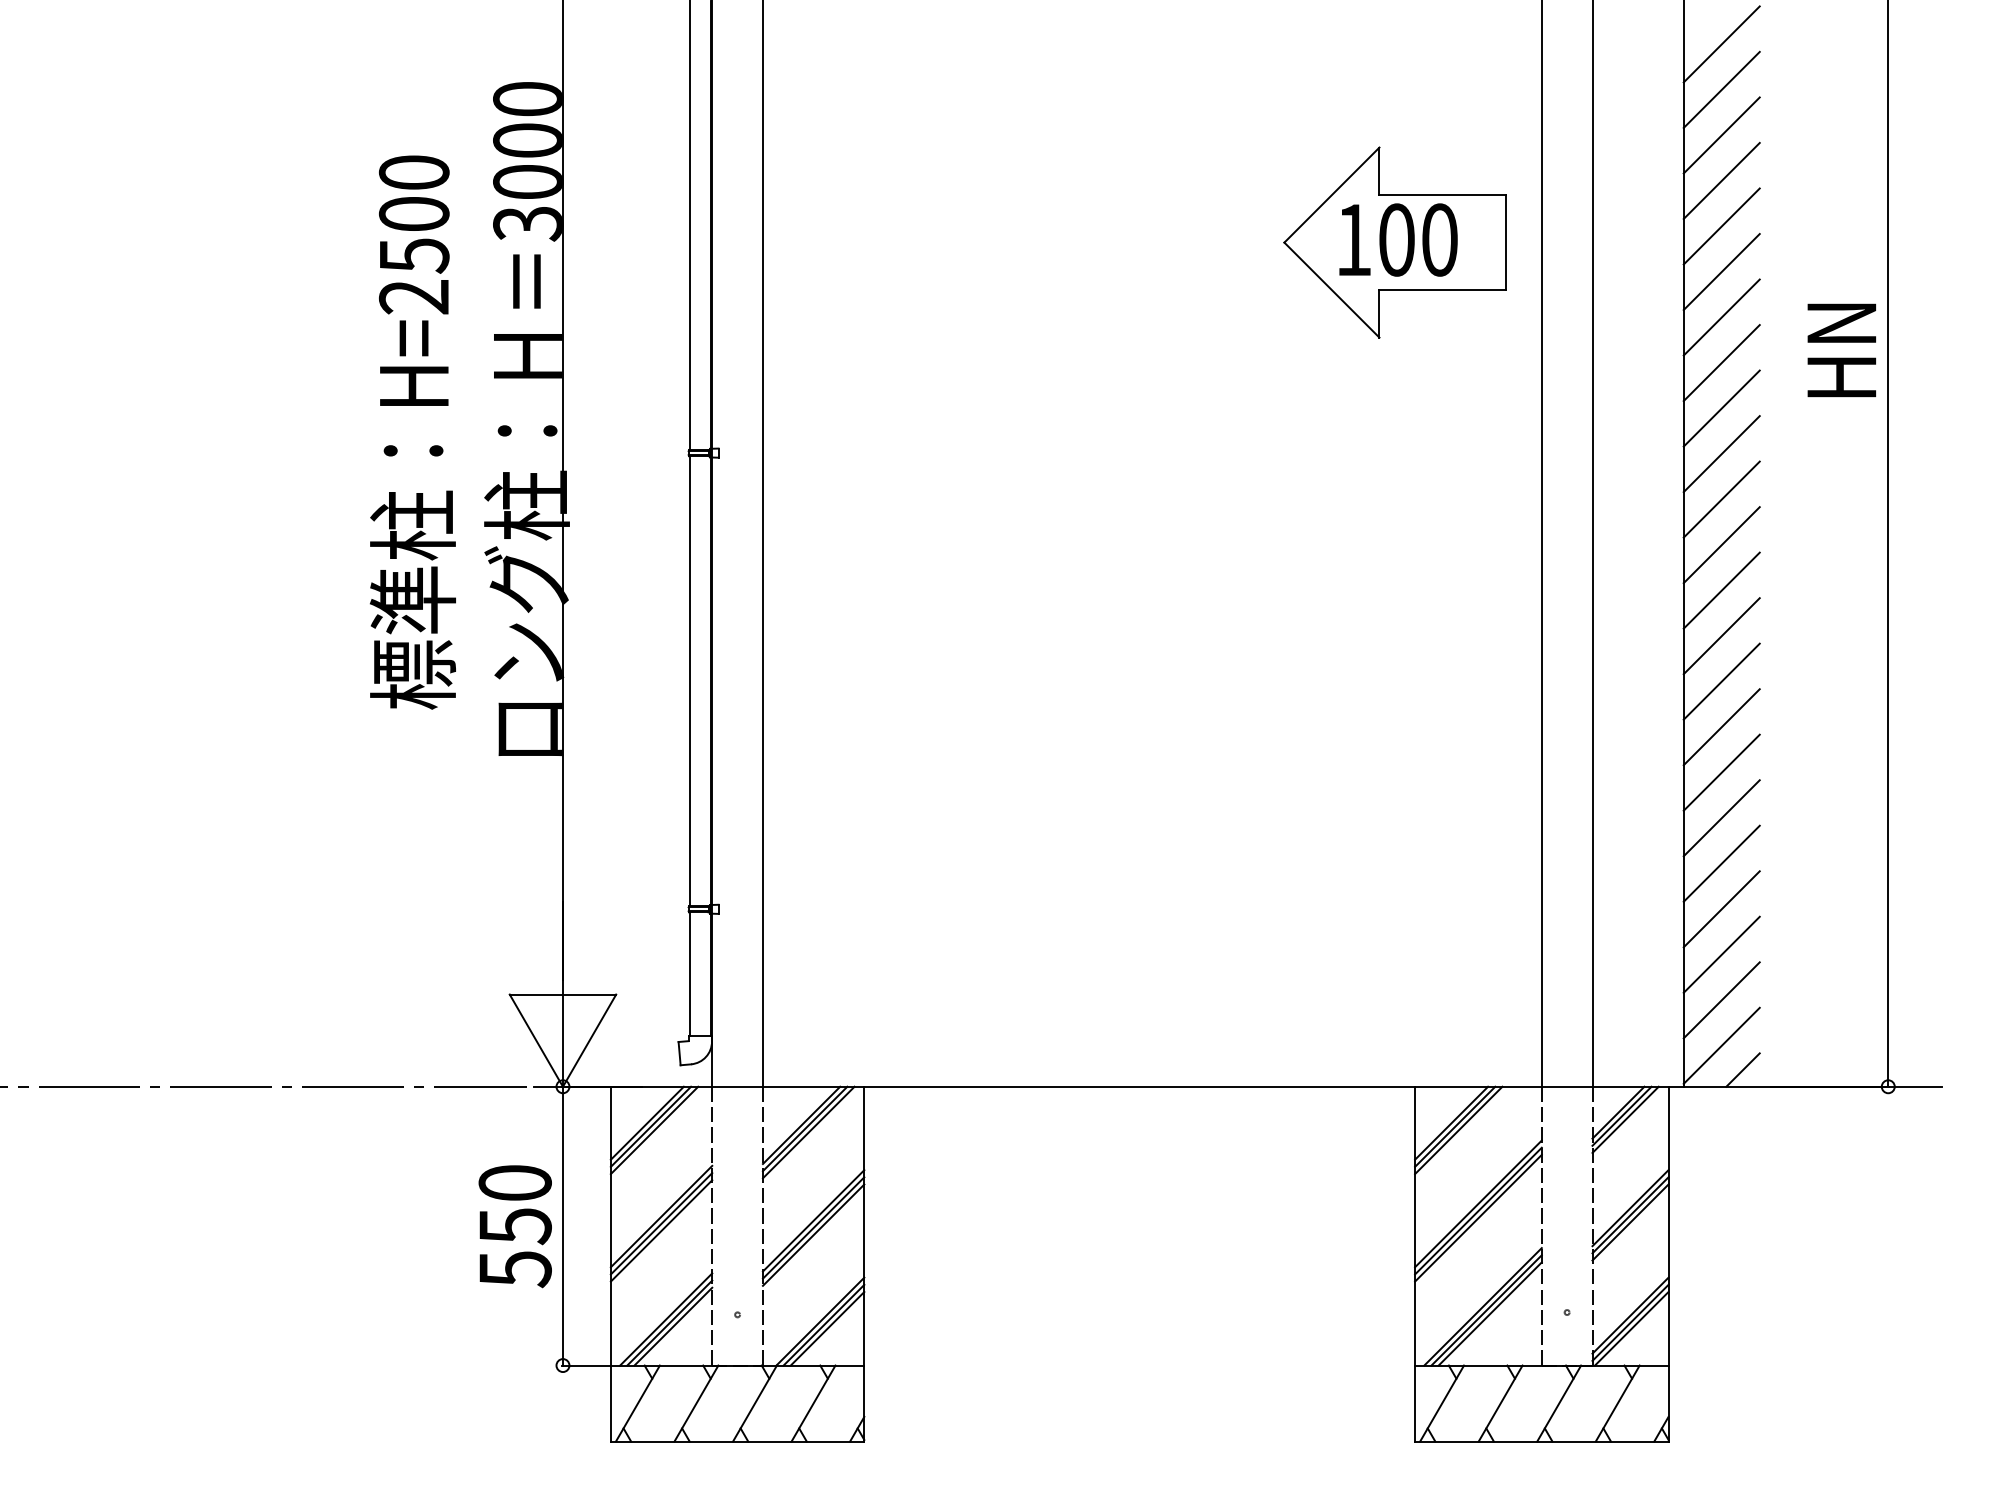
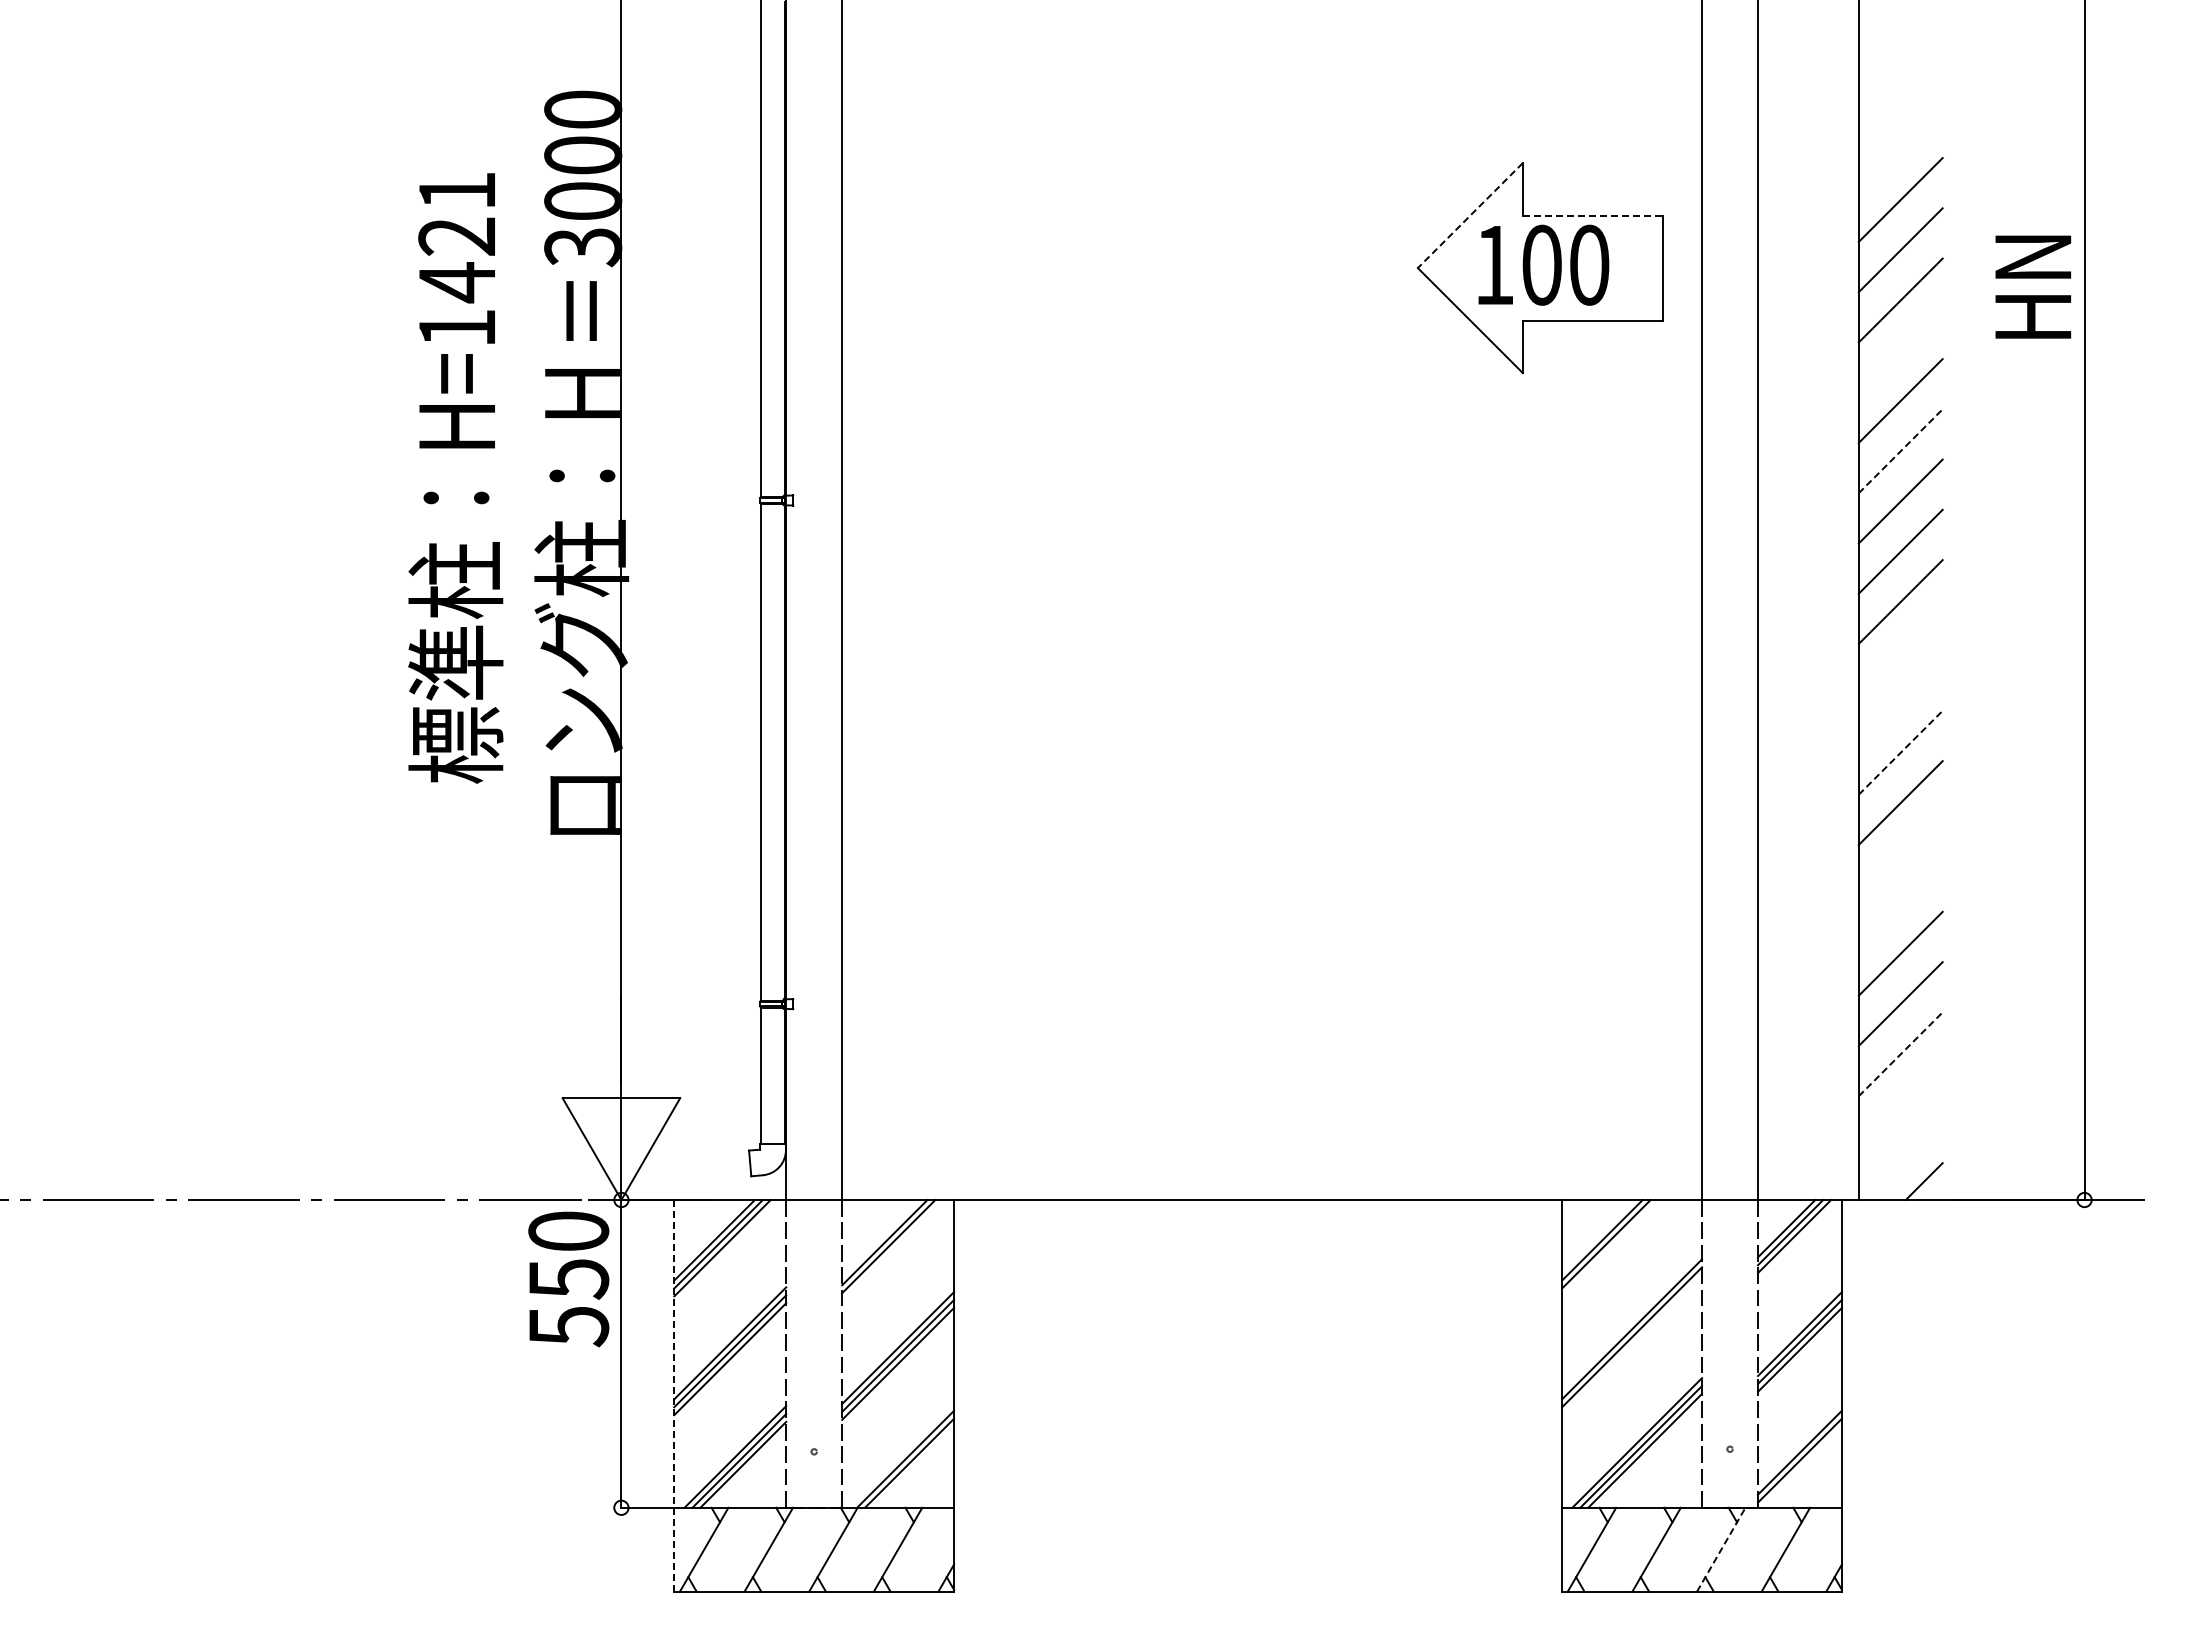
line: (1721, 44) -> (1900, 49), removed
line: (1721, 89) -> (1900, 99), removed
line: (1721, 135) -> (1900, 149), removed
line: (1331, 194) -> (1469, 215), solid -> dashed
line: (1442, 194) -> (1592, 215), solid -> dashed
text: (414, 234) -> (457, 259), H=2500 -> H=1421
line: (1721, 317) -> (1900, 350), removed
text: (1842, 349) -> (2033, 286), moved
line: (1722, 407) -> (1901, 450), solid -> dashed
line: (1721, 590) -> (1900, 652), removed
line: (1721, 636) -> (1900, 702), removed
line: (1722, 681) -> (1901, 752), solid -> dashed
line: (1721, 772) -> (1900, 853), removed
line: (1721, 818) -> (1900, 903), removed
line: (1722, 954) -> (1901, 1053), solid -> dashed
line: (1721, 1000) -> (1900, 1104), removed
line: (1721, 1045) -> (1900, 1154), removed
line: (1458, 1130) -> (1610, 1248), removed
line: (808, 1132) -> (892, 1250), removed
line: (1478, 1218) -> (1632, 1345), removed
text: (515, 1226) -> (568, 1279), moved
line: (611, 1263) -> (674, 1395), solid -> dashed
line: (827, 1328) -> (913, 1466), removed
line: (1630, 1328) -> (1800, 1466), removed
line: (1559, 1403) -> (1721, 1549), solid -> dashed

